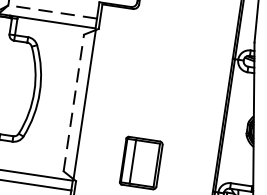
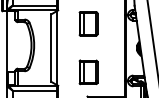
line: (52, 11) -> (34, 5), dashed -> solid
part: (156, 64) -> (88, 23), added
line: (73, 103) -> (51, 48), dashed -> solid

